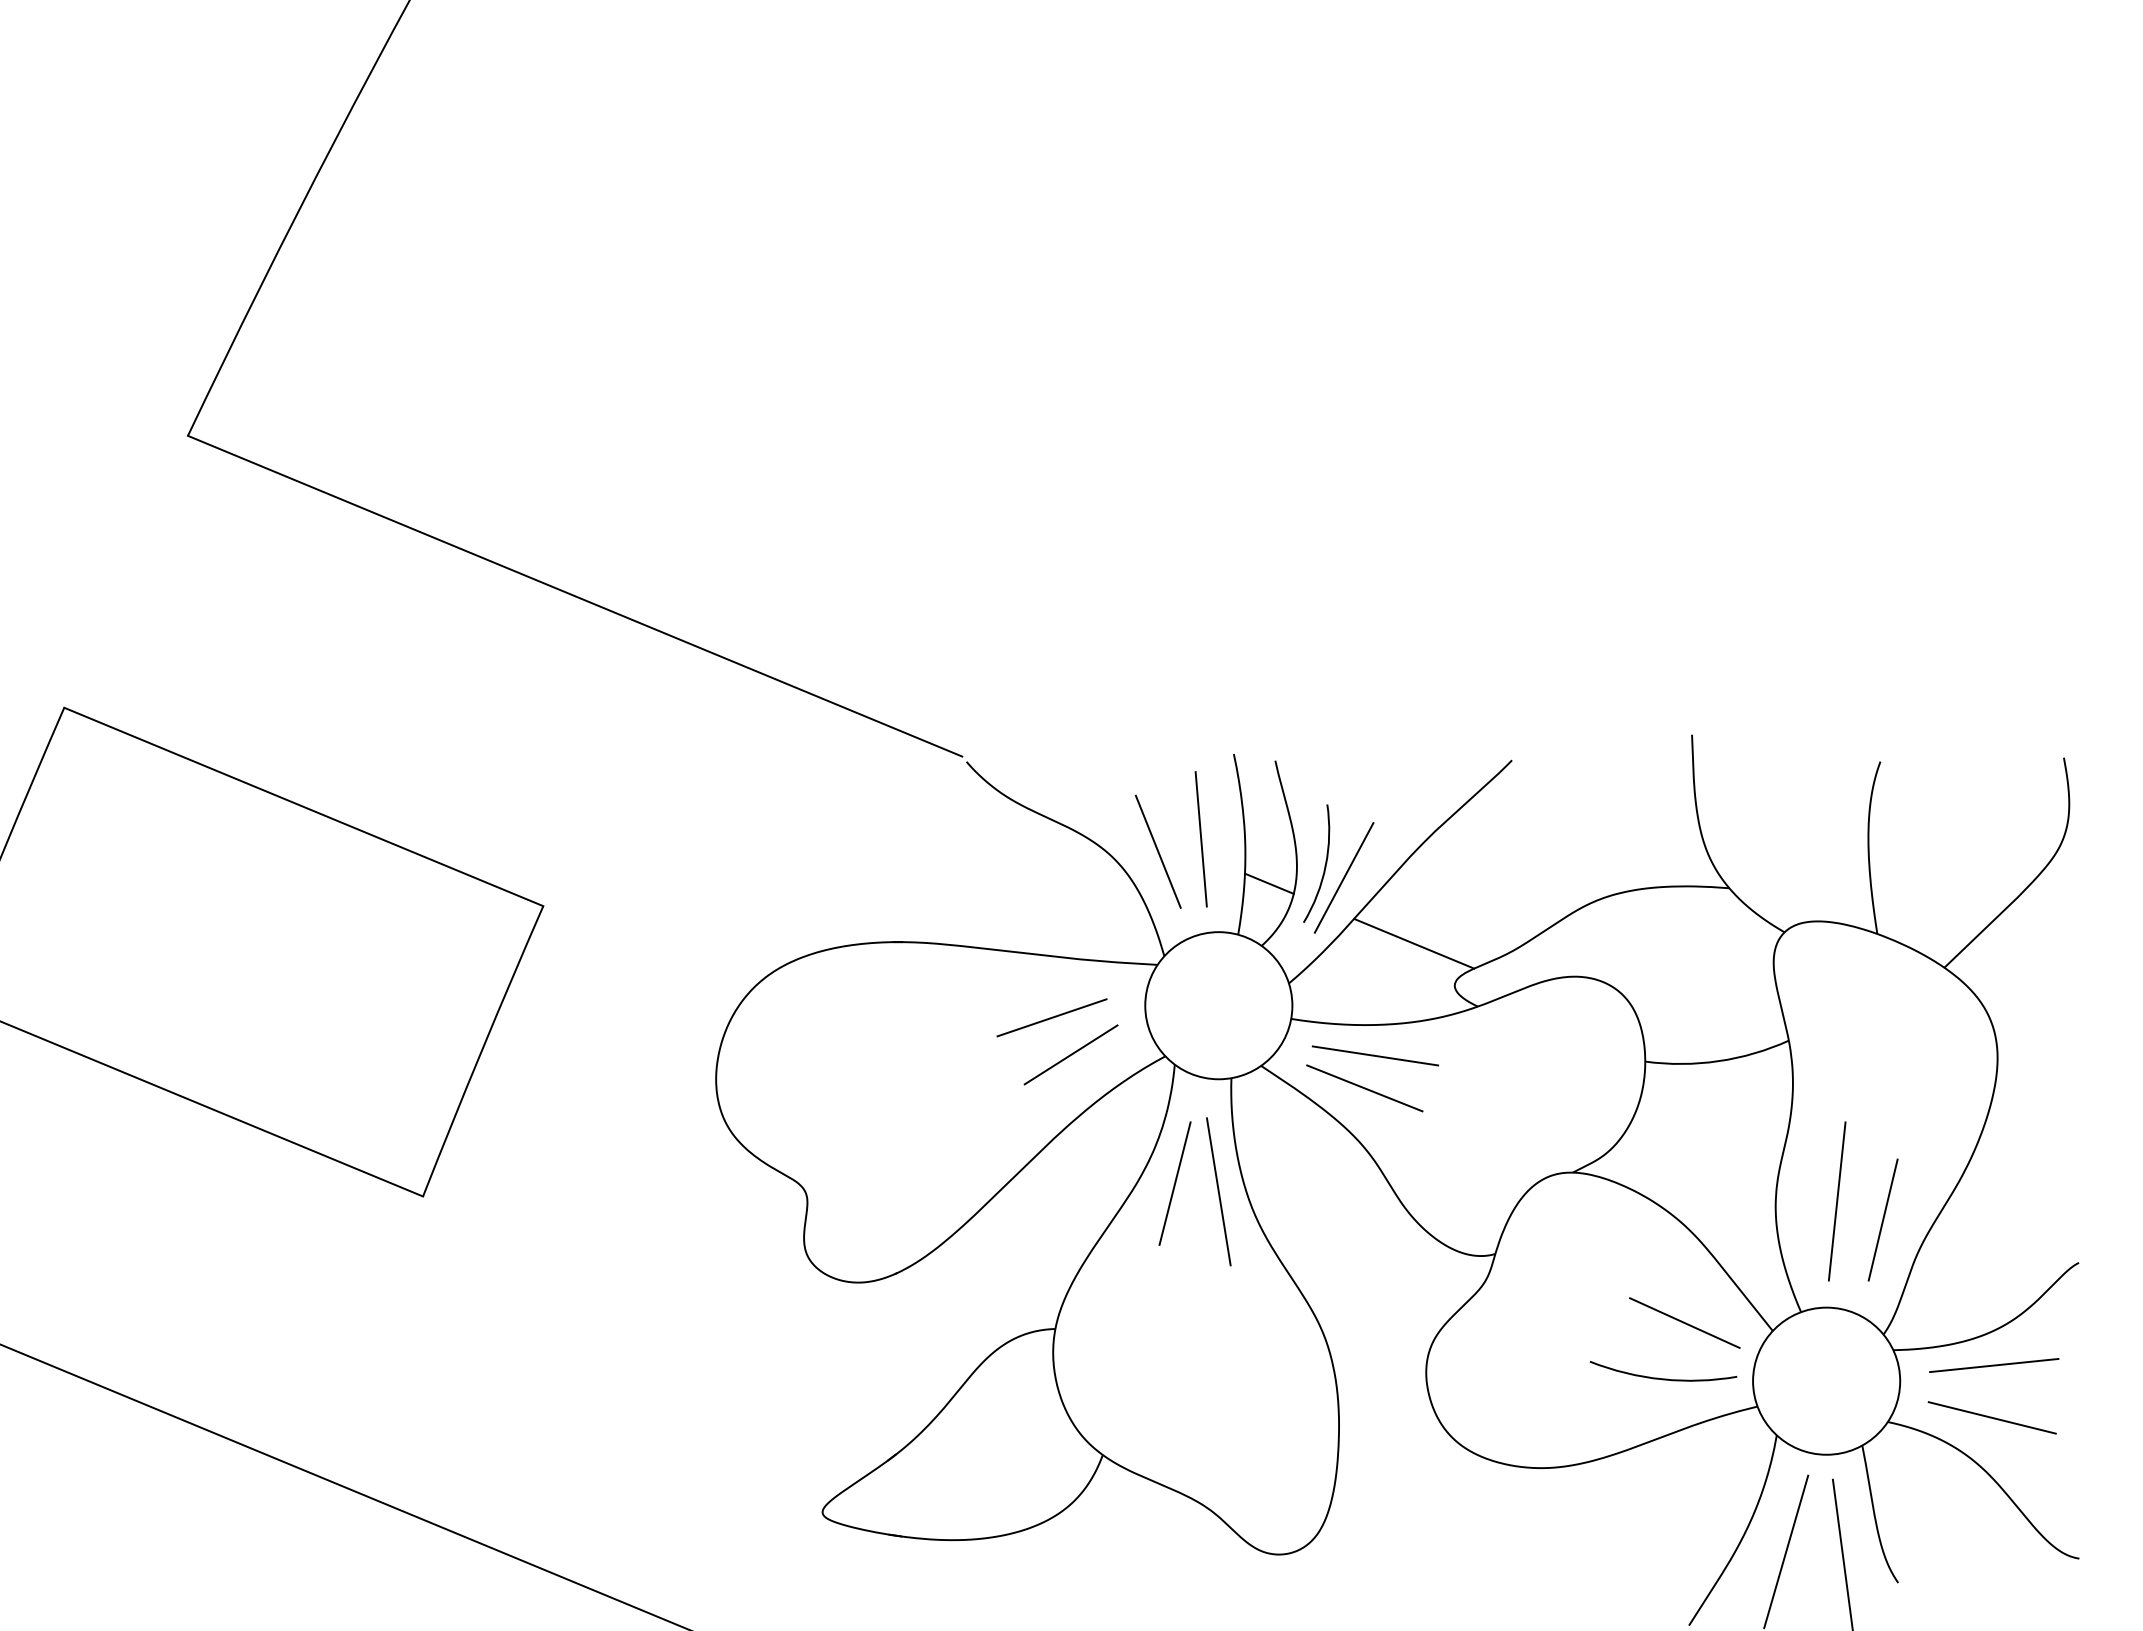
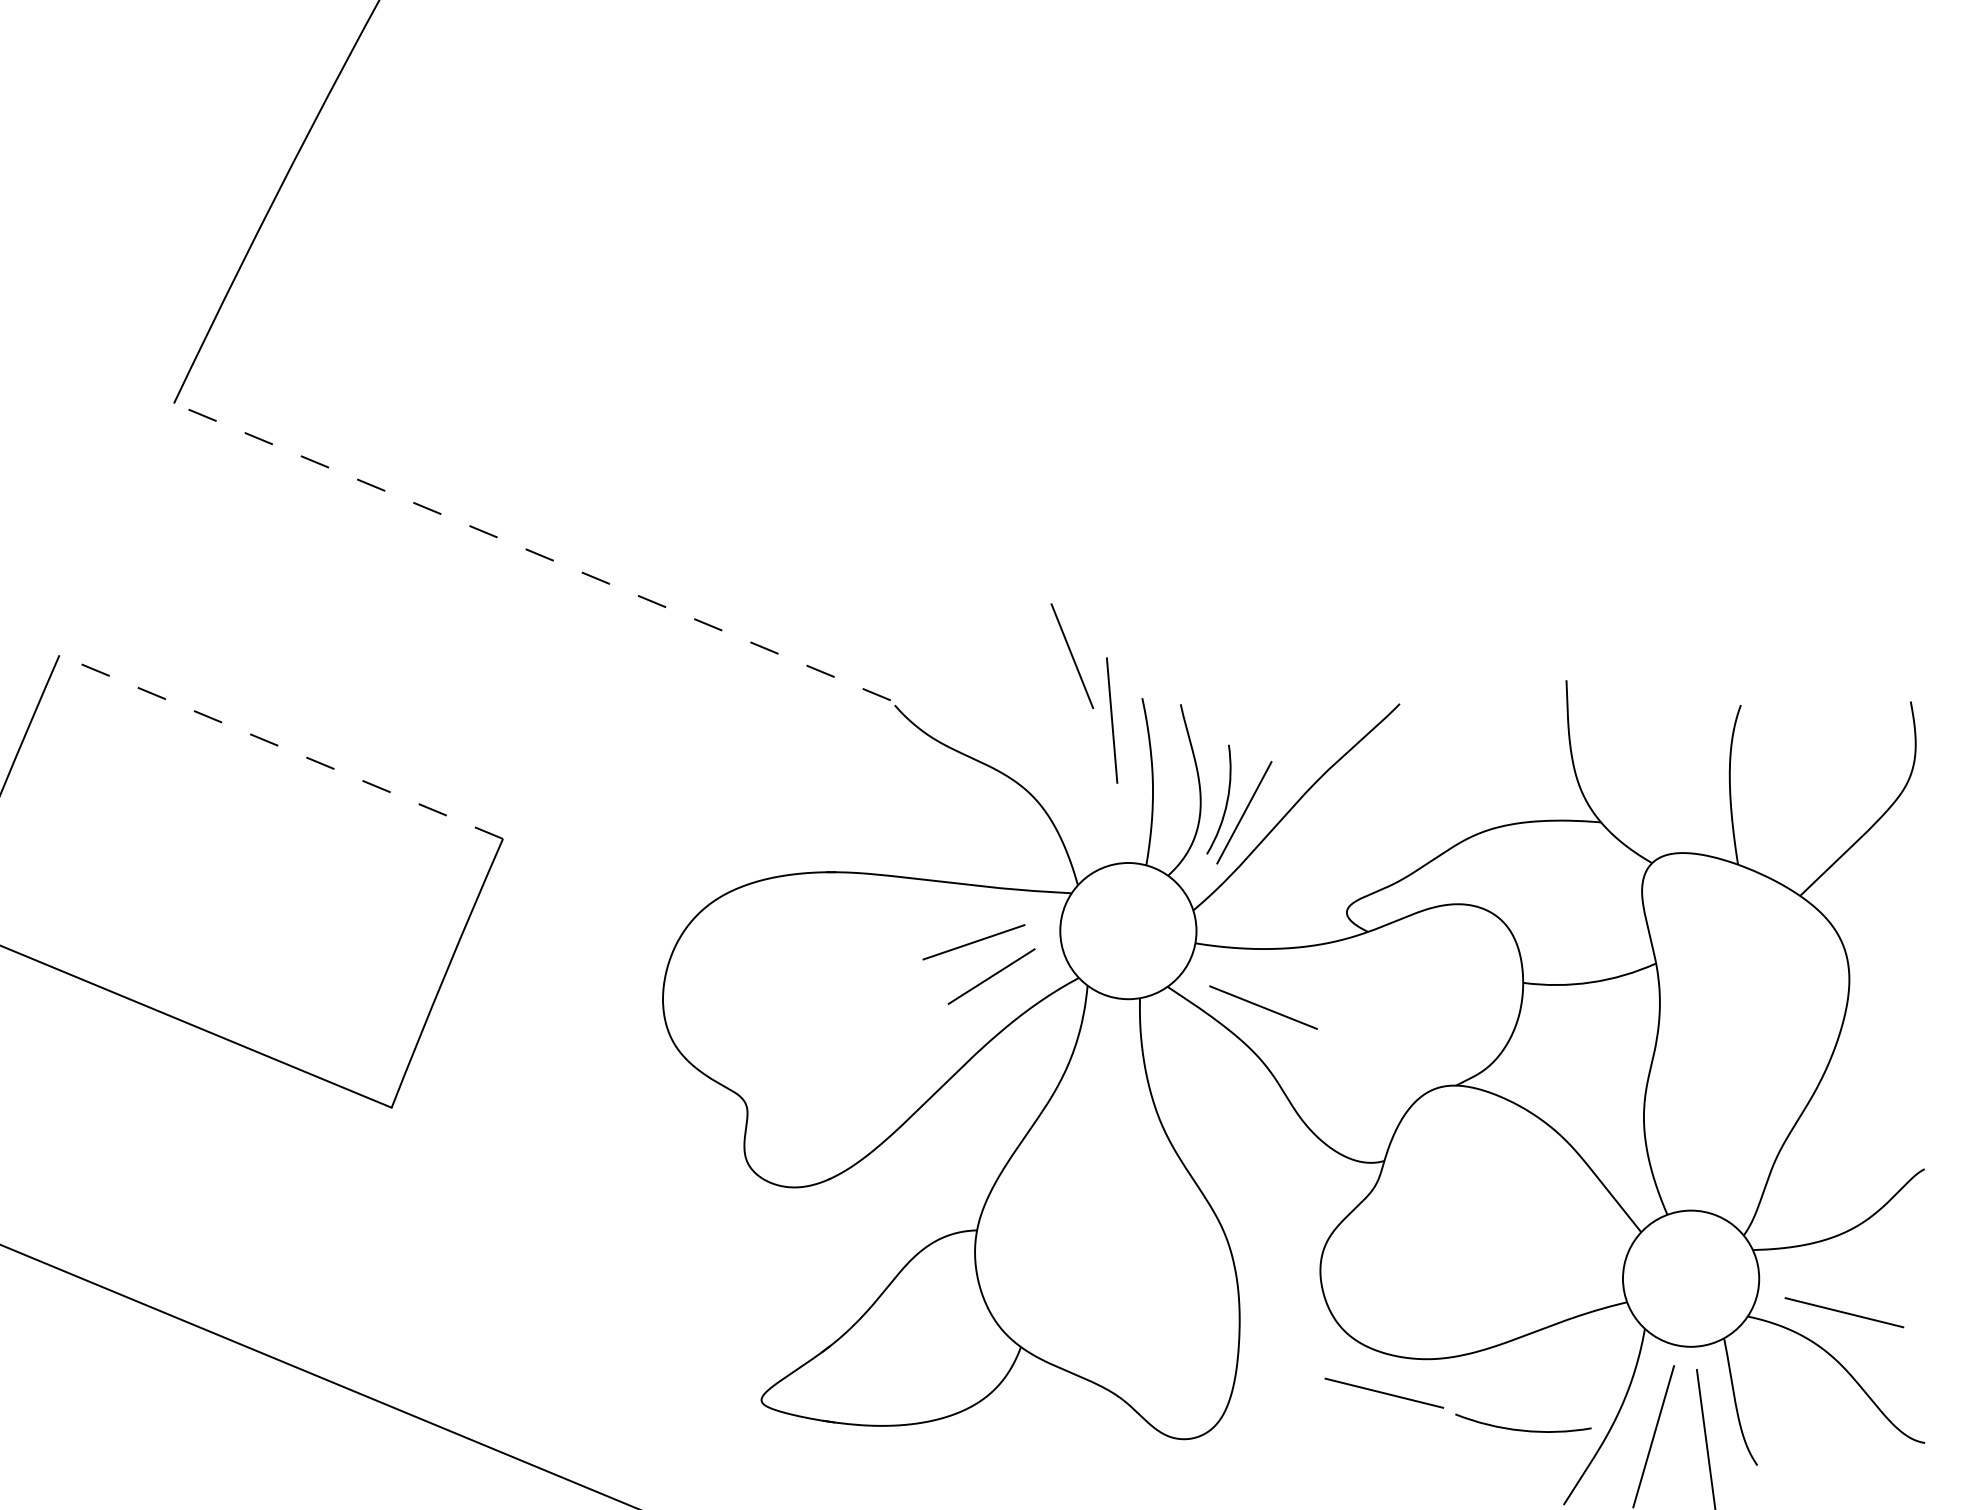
line: (574, 596) -> (531, 552), solid -> dashed
line: (303, 806) -> (280, 746), solid -> dashed
line: (1200, 839) -> (1111, 720), moved
line: (1157, 851) -> (1071, 655), moved
line: (1269, 883) -> (1175, 817), removed
line: (1414, 943) -> (1309, 873), removed
line: (1374, 1055) -> (1272, 977), removed
line: (1174, 1183) -> (1087, 1095), removed
line: (1218, 1191) -> (1128, 1103), removed
line: (1836, 1201) -> (1700, 1112), removed
line: (1882, 1219) -> (1742, 1129), removed
line: (1684, 1322) -> (1559, 1224), removed
line: (1994, 1365) -> (1846, 1264), removed
arc: (1663, 1378) -> (1523, 1429), moved
line: (1494, 1504) -> (1383, 1392), added

